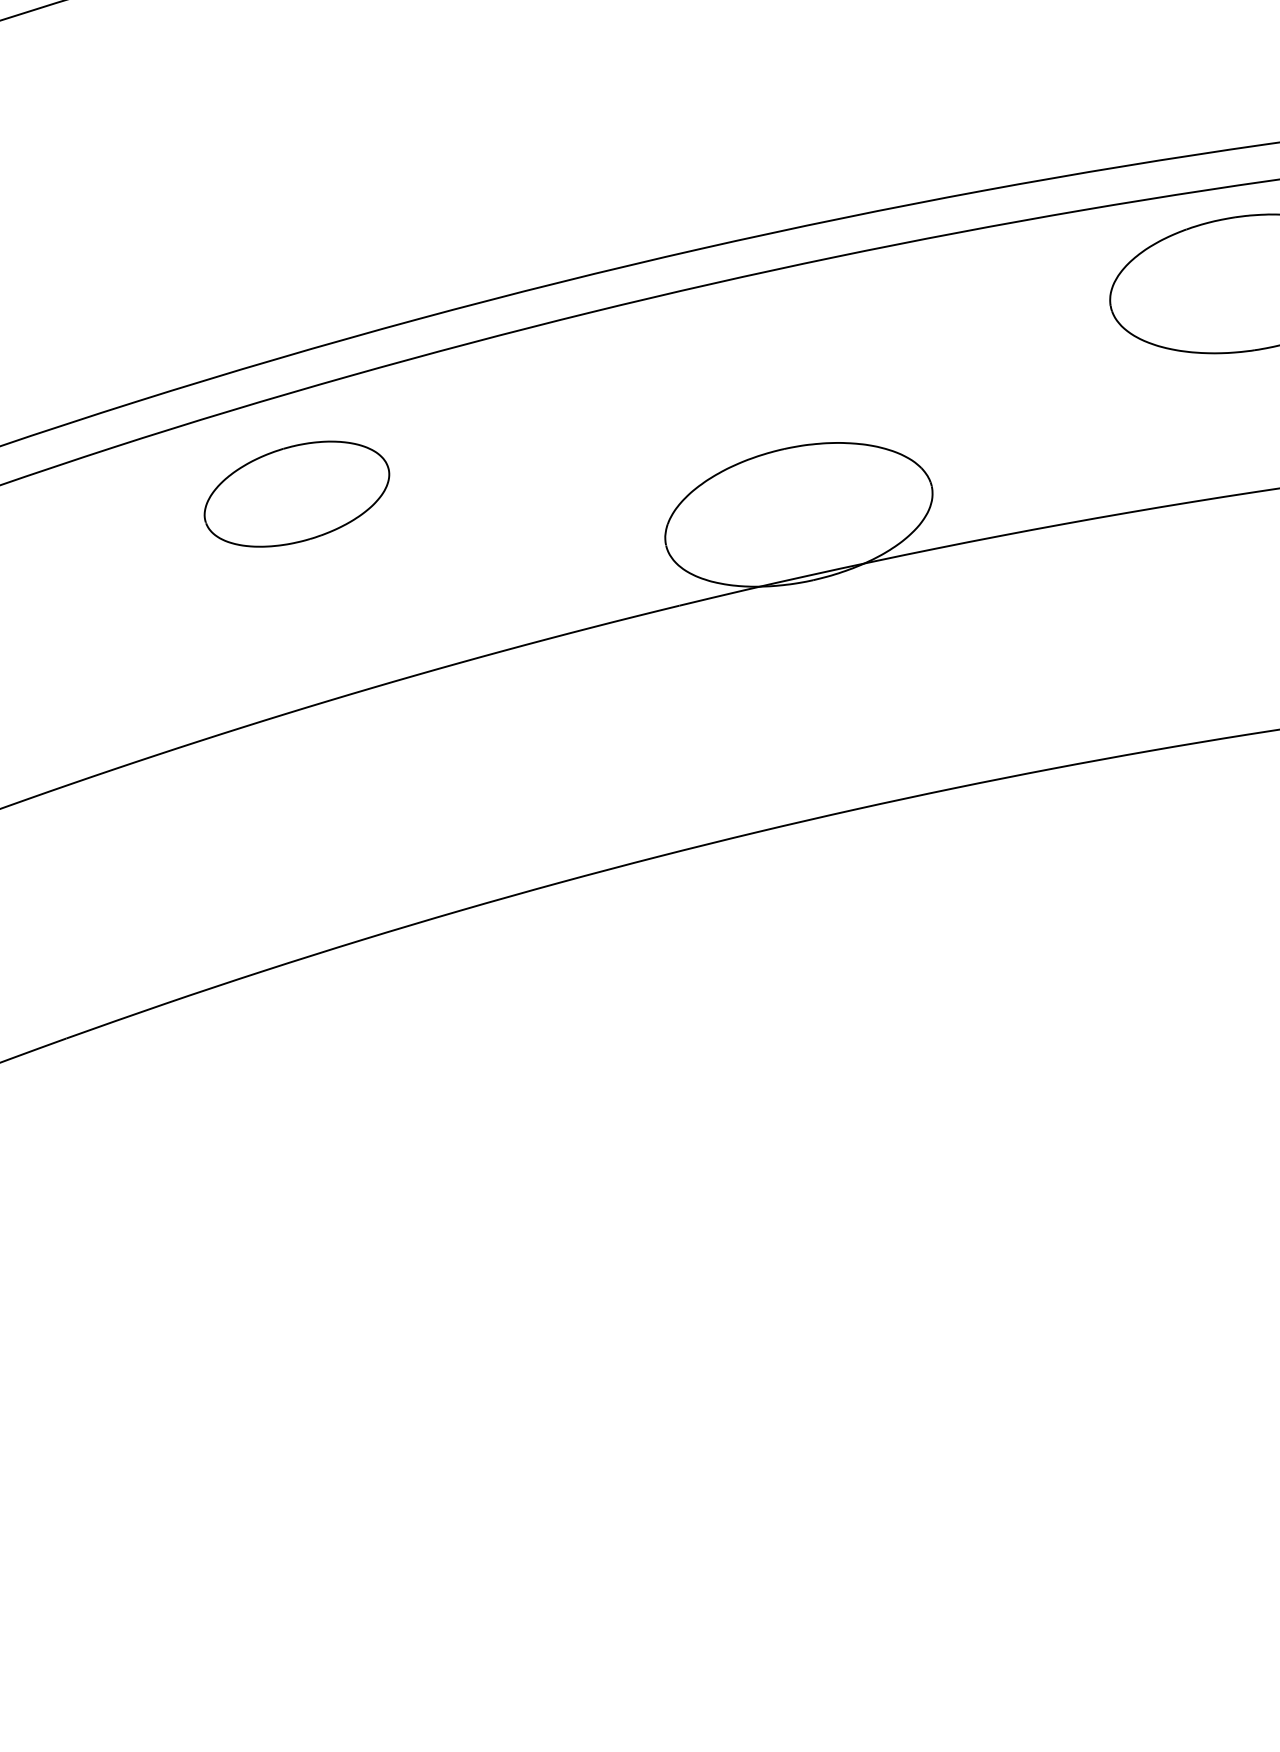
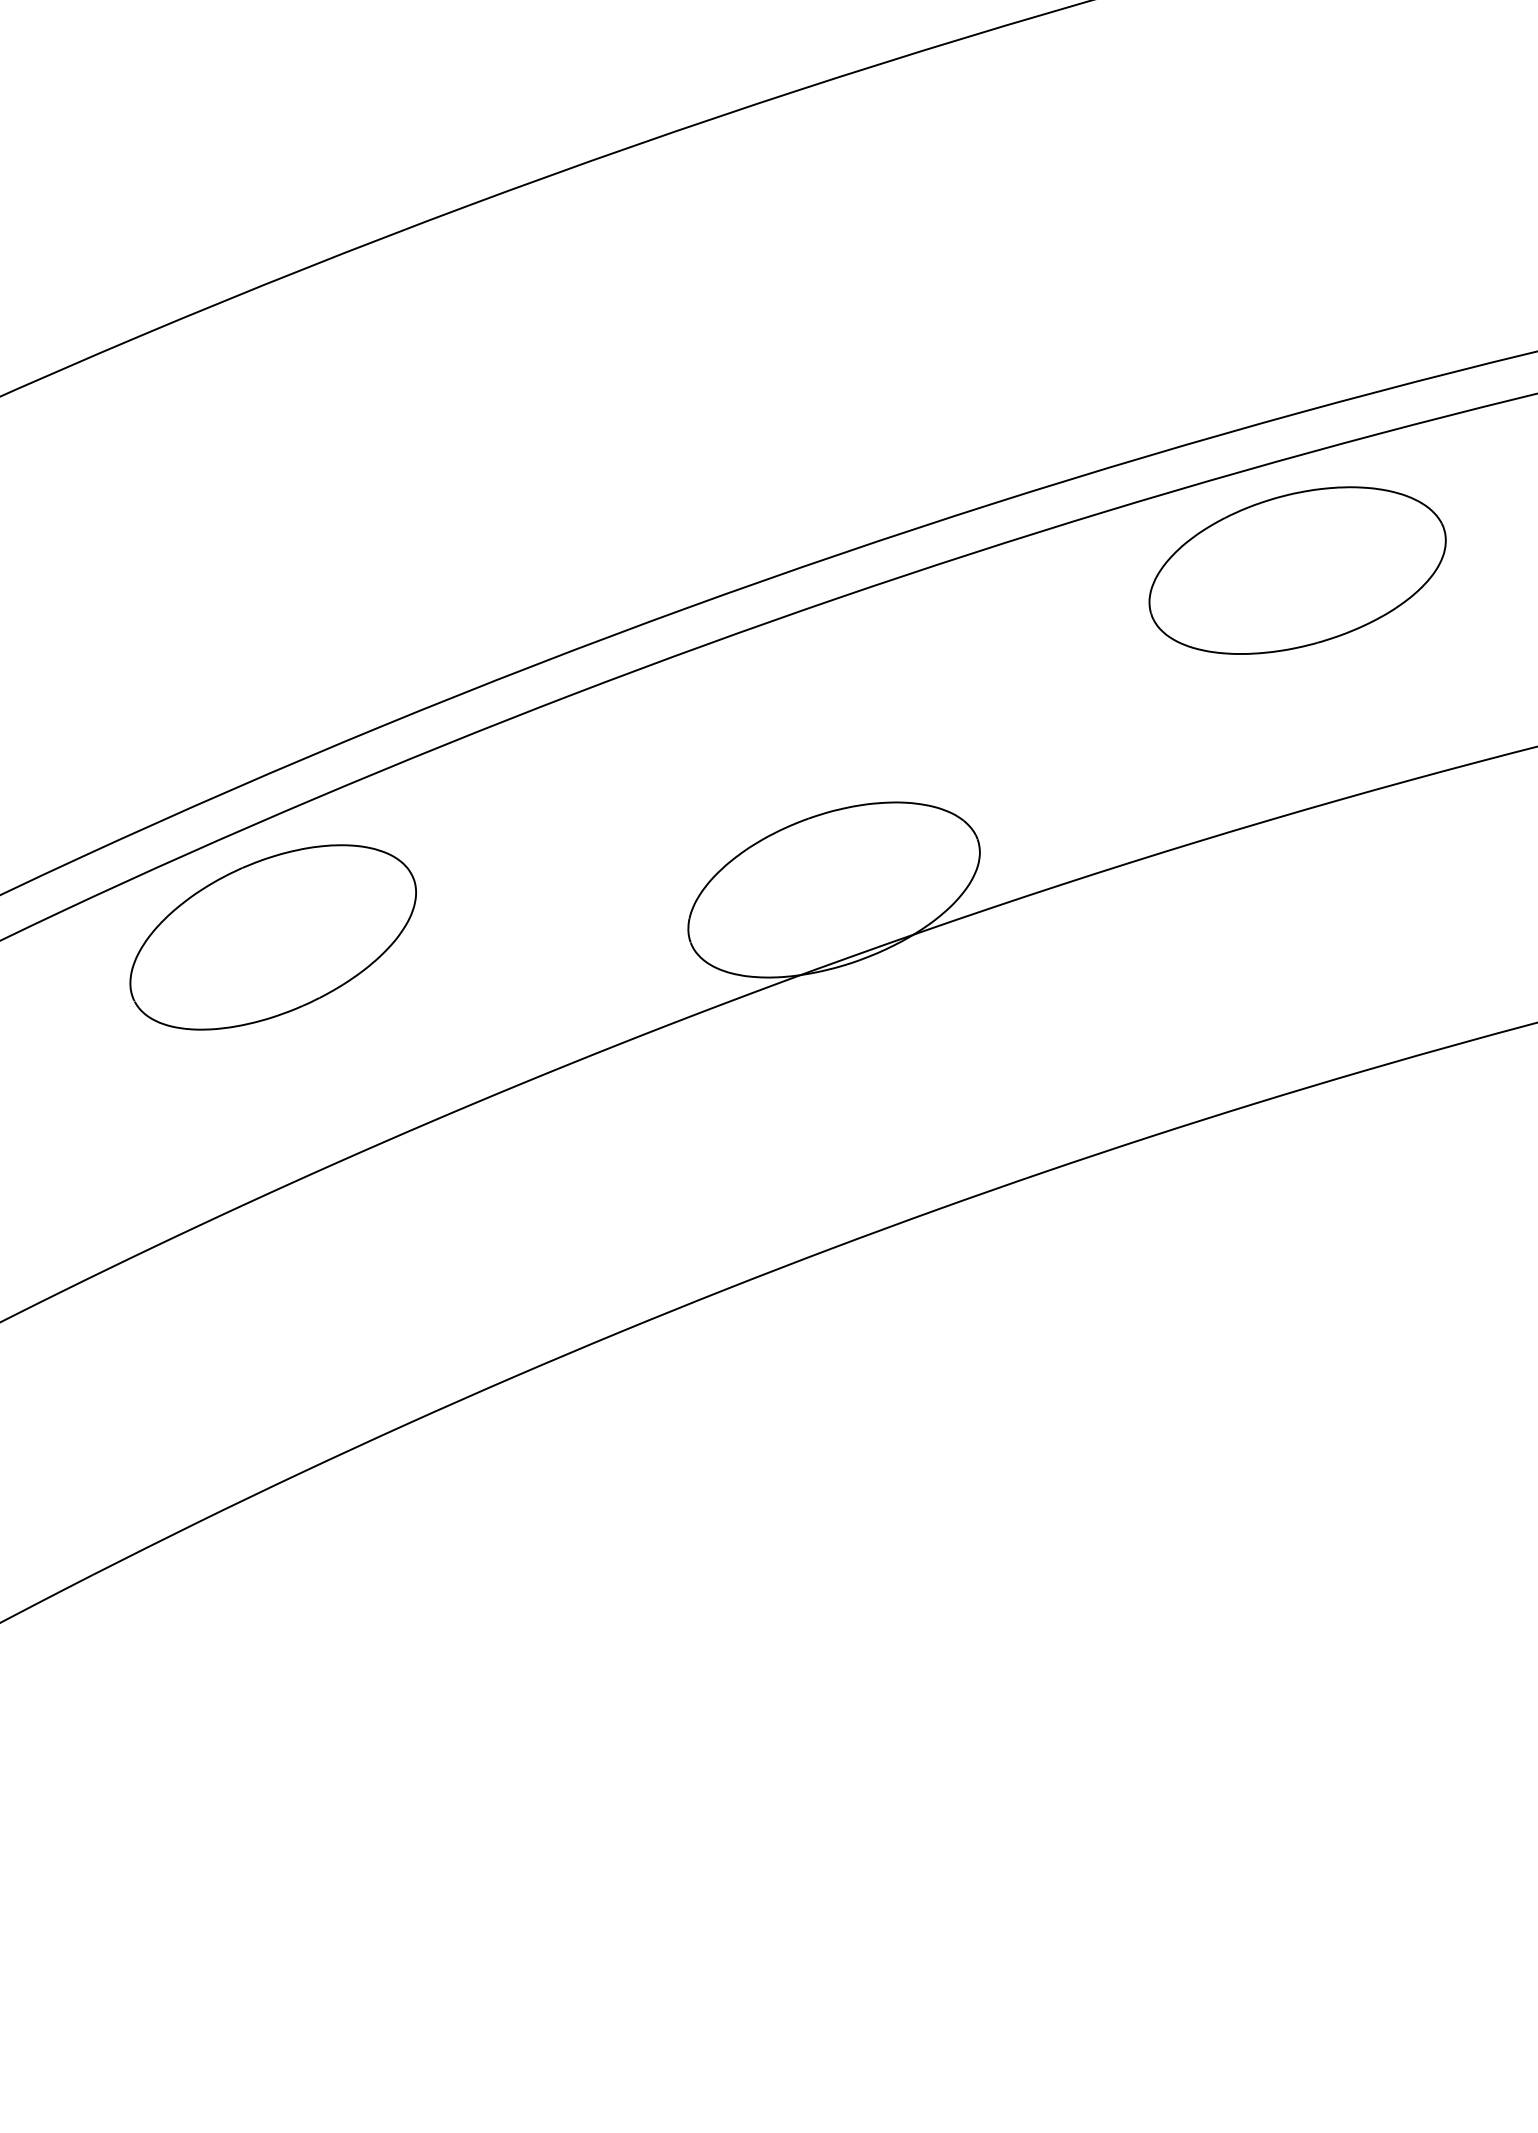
part: (296, 494) -> (272, 937), size x1.43

